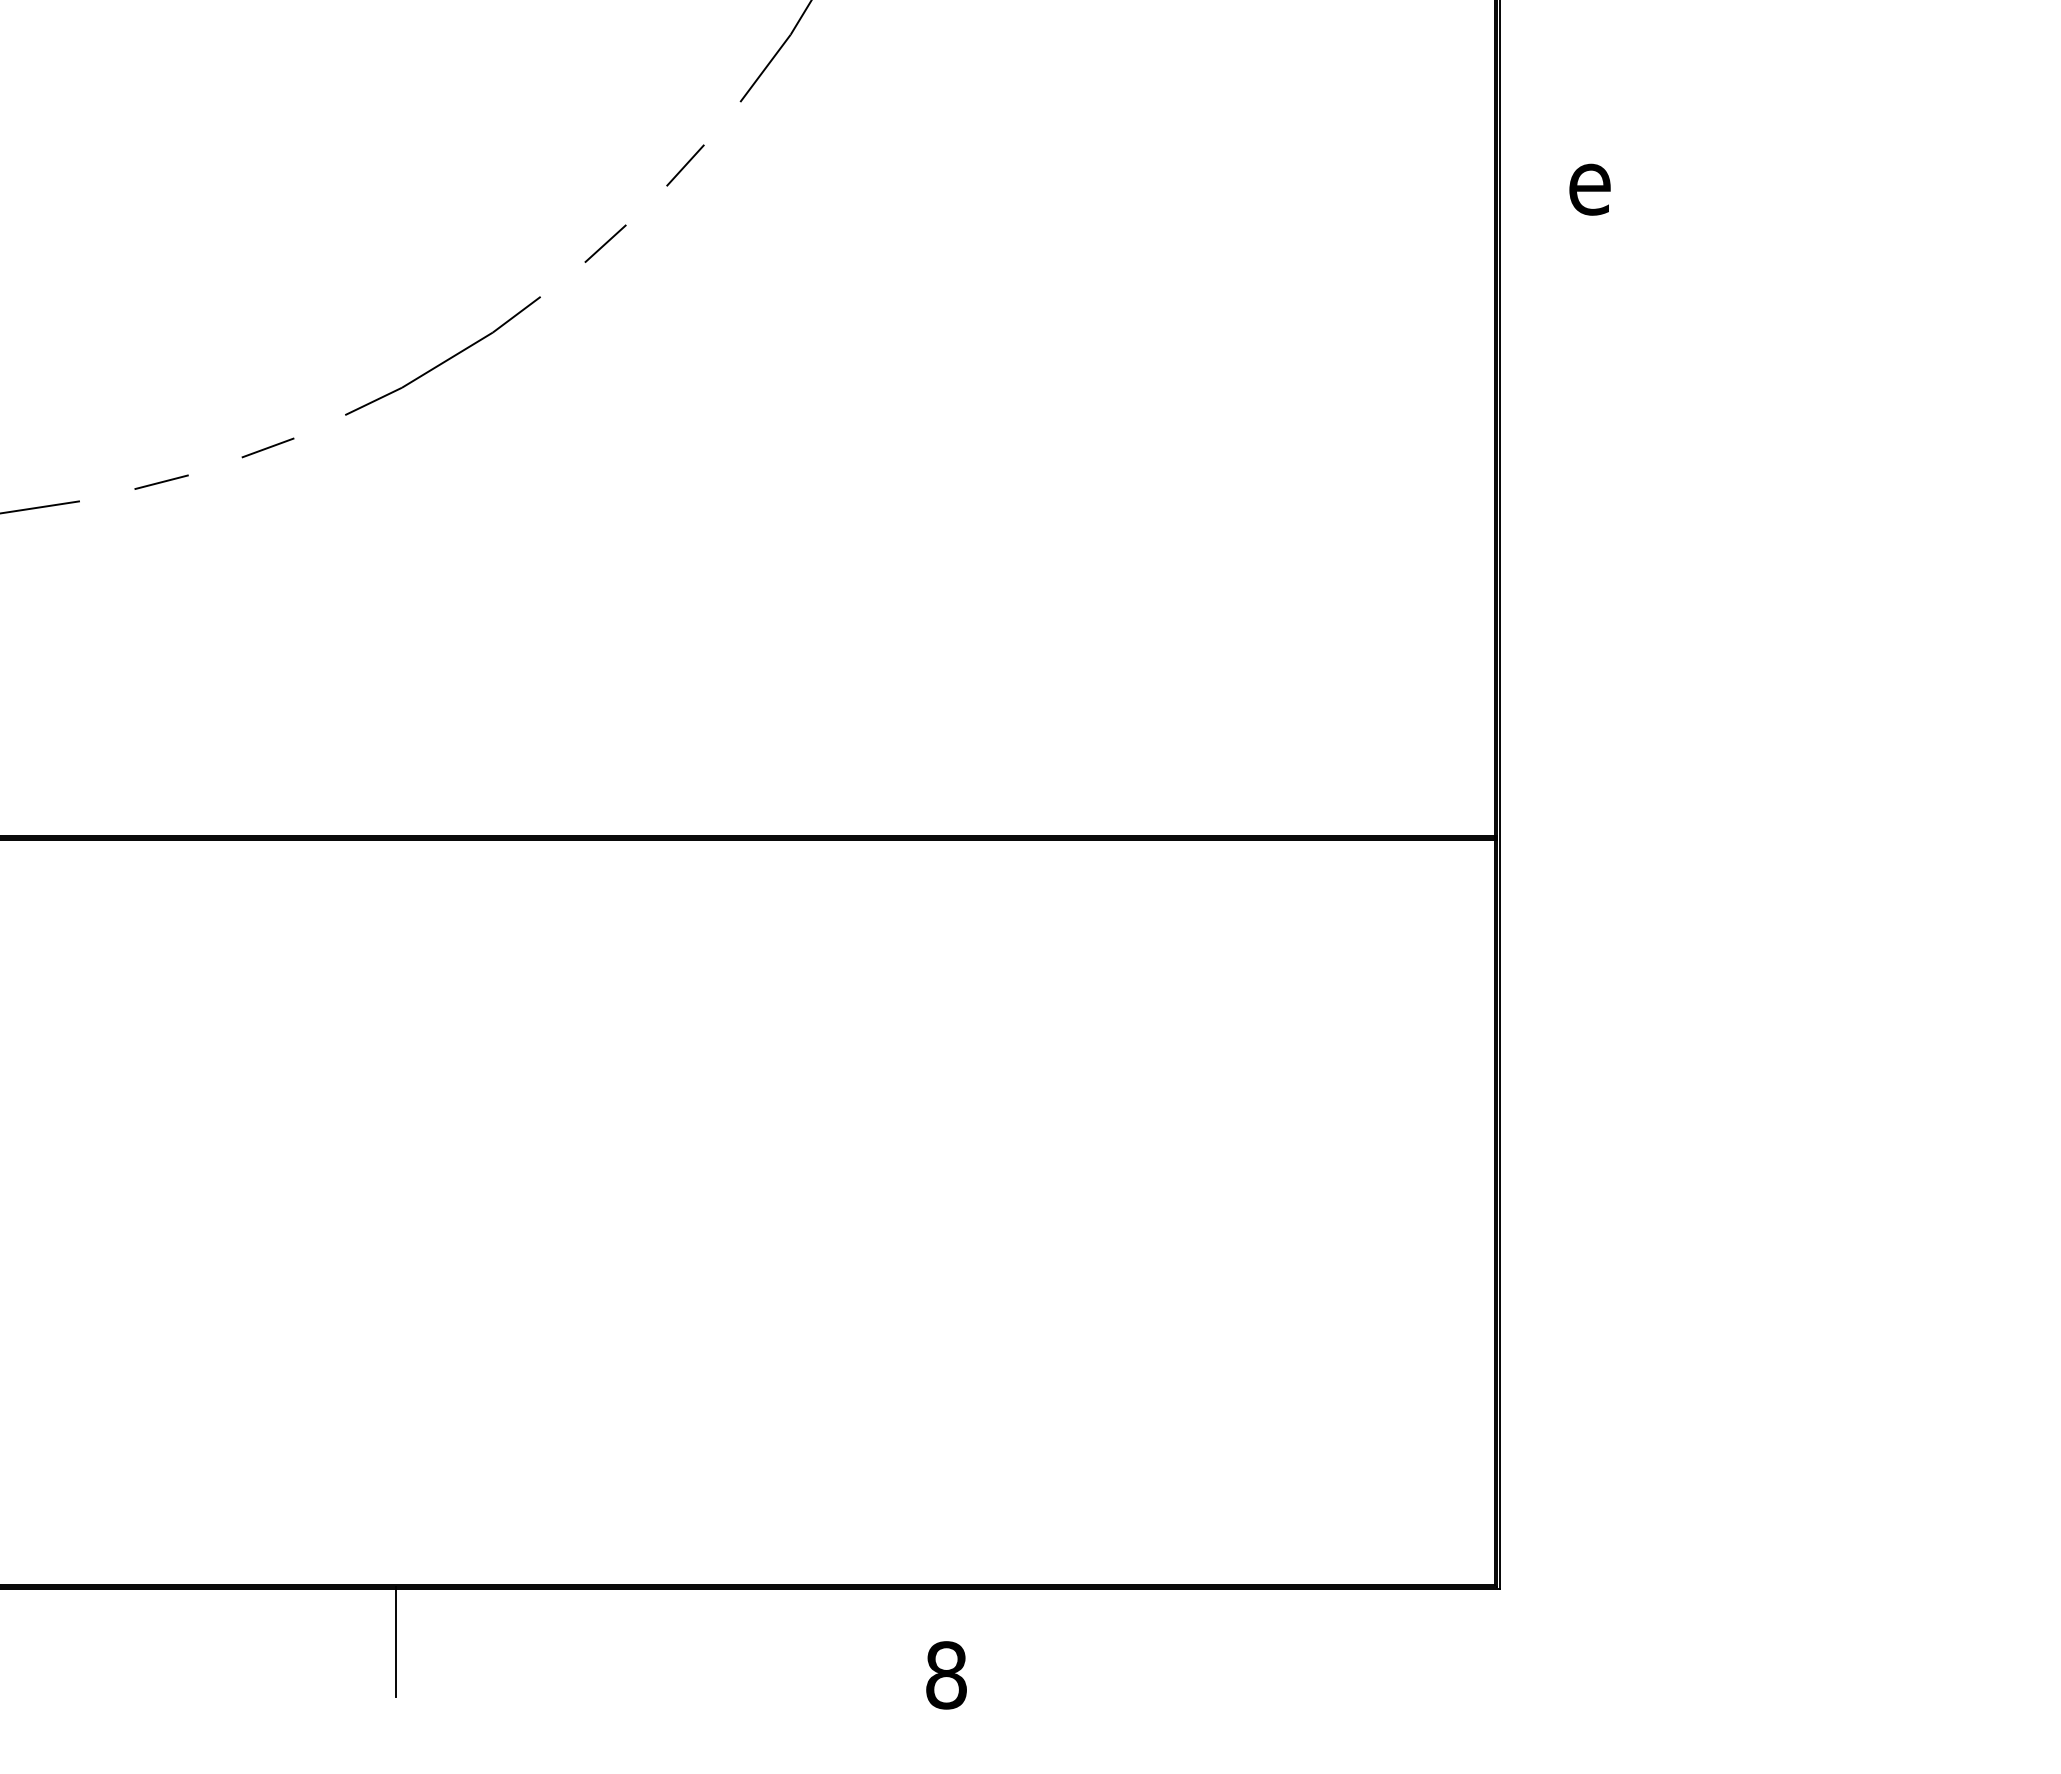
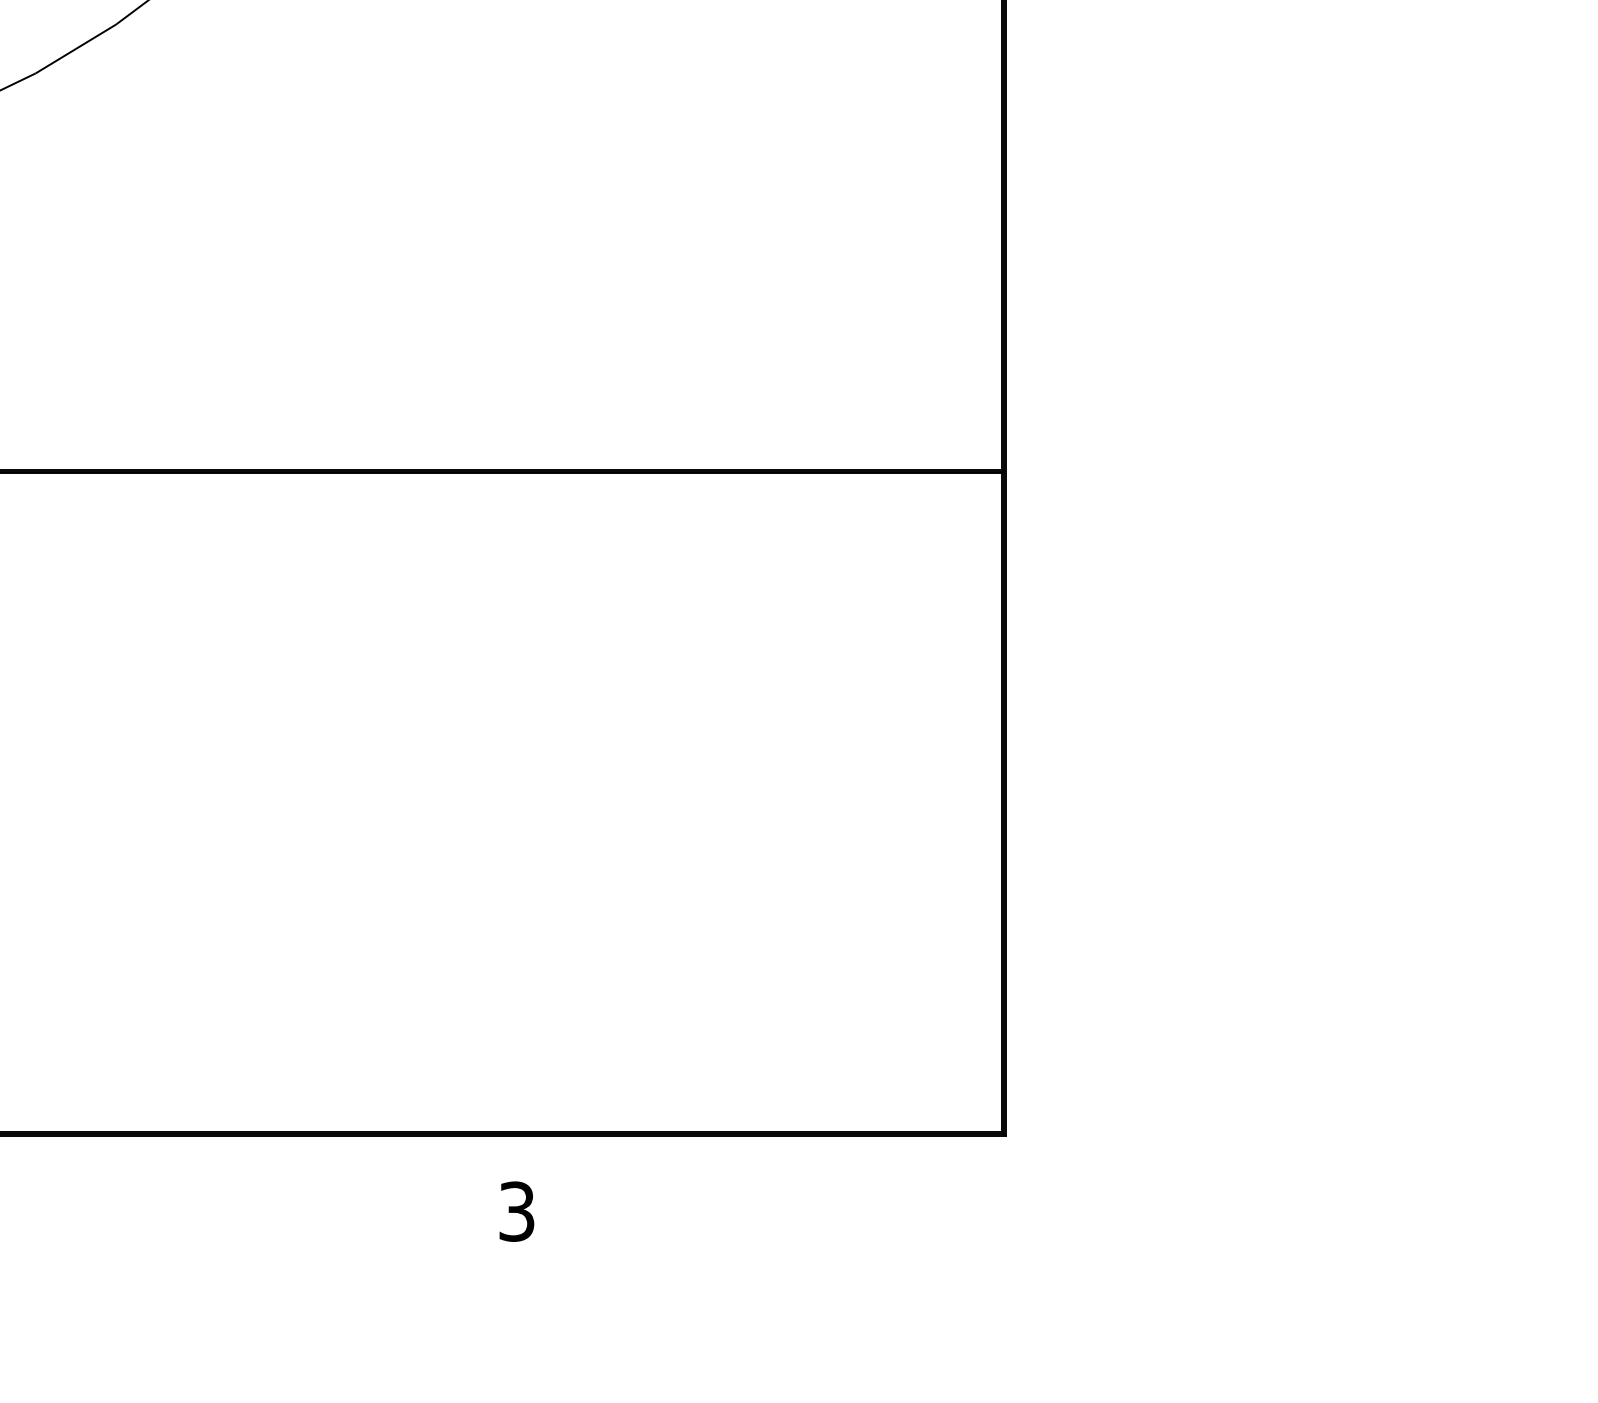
line: (395, 1642) -> (29, 1182), removed
text: (946, 1675) -> (517, 1211), 8 -> 3

